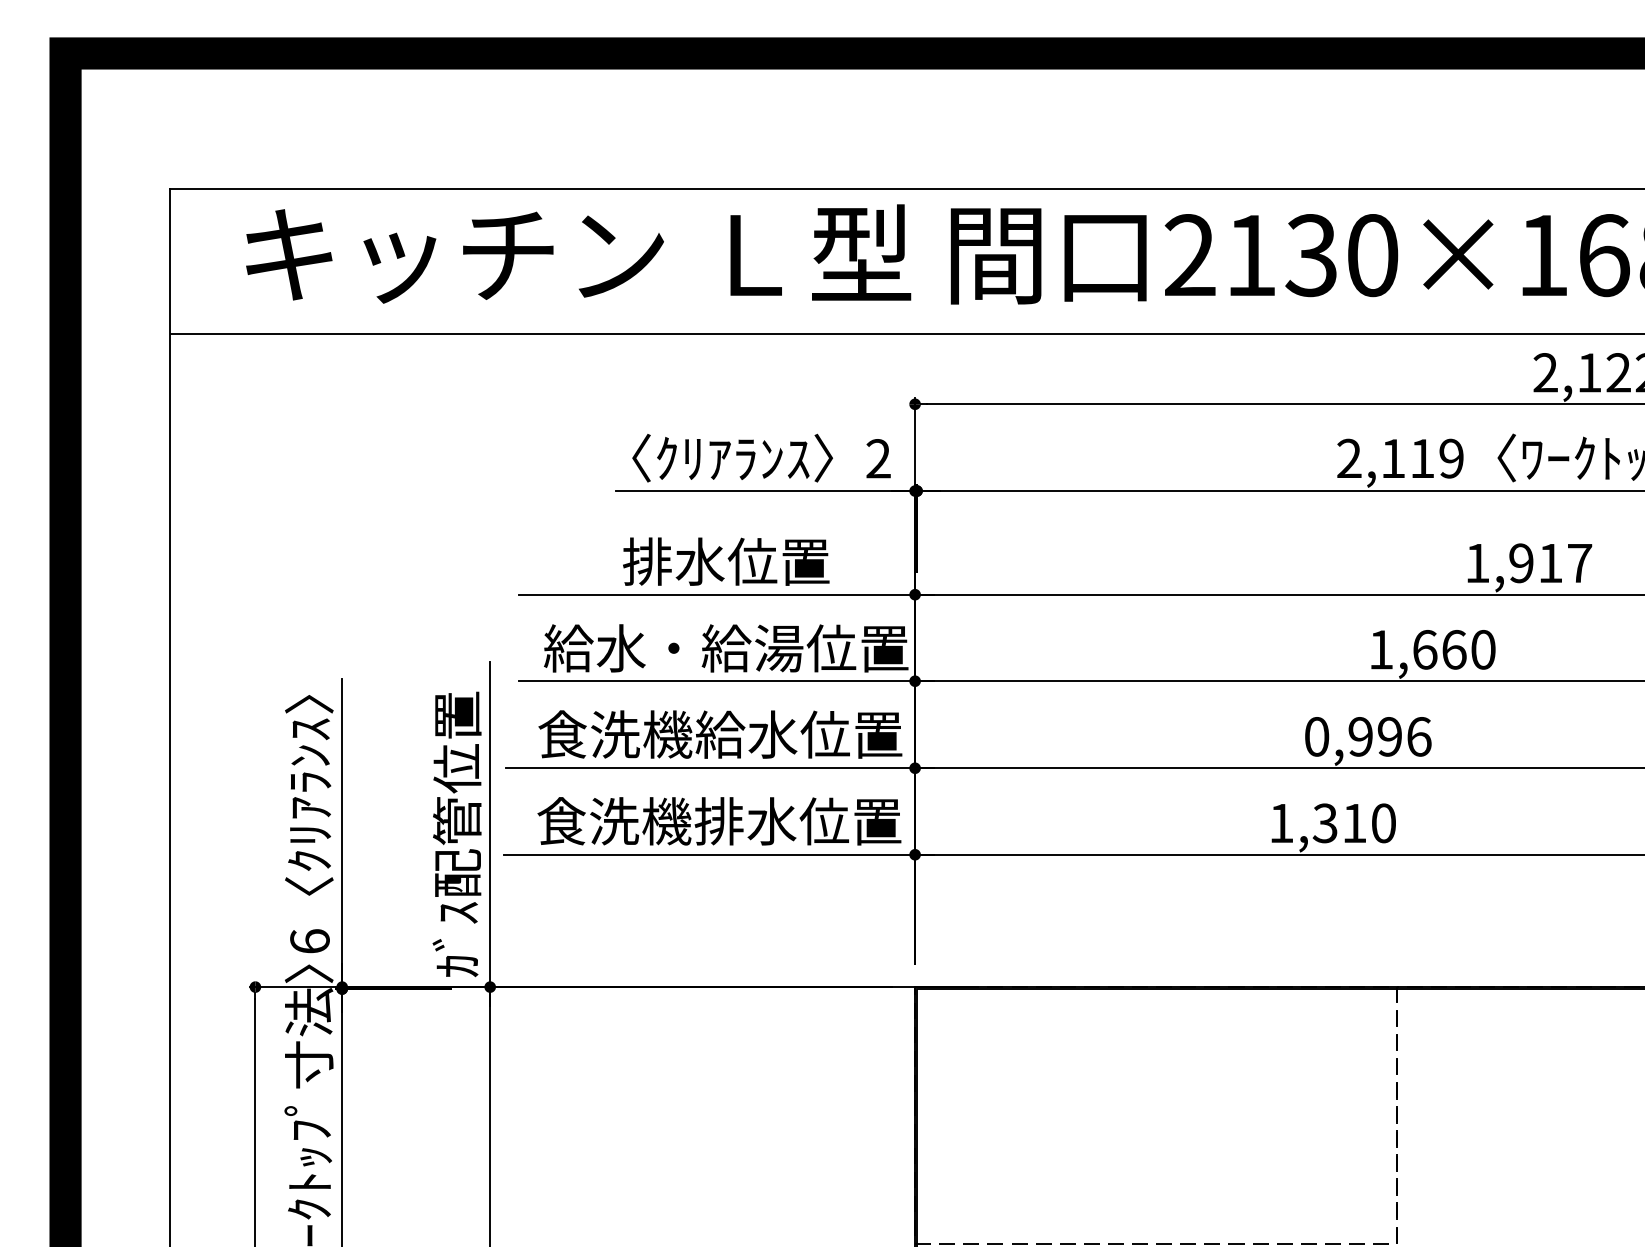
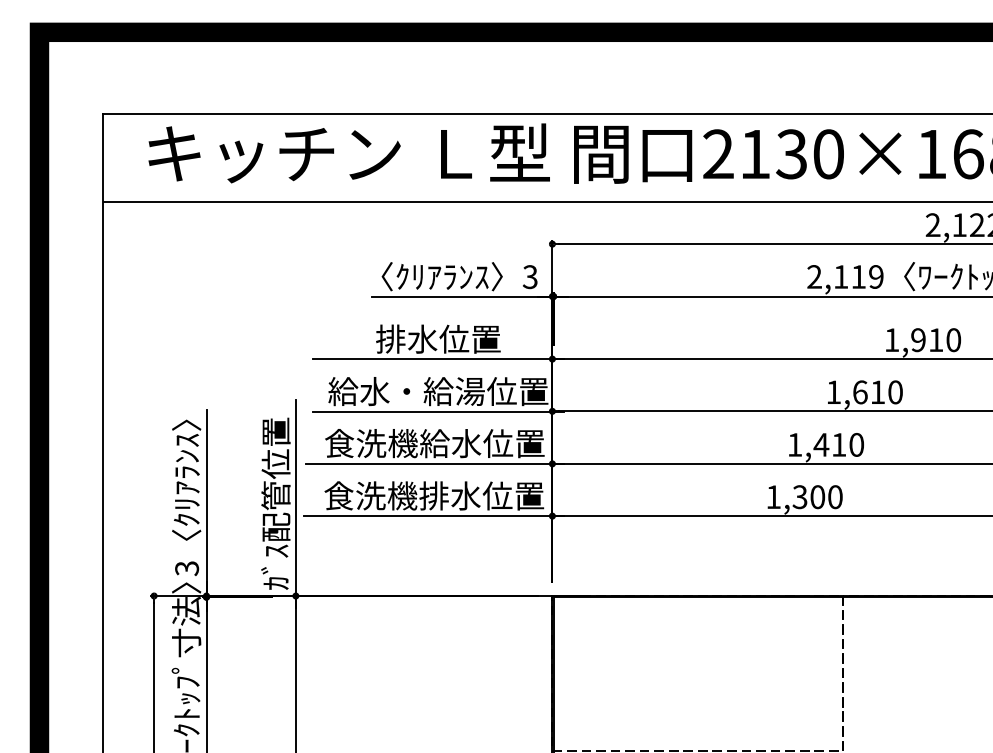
text: (877, 459) -> (529, 277), 2 -> 3
text: (1579, 563) -> (953, 340), 1,917 -> 1,910
text: (1455, 650) -> (878, 392), 1,660 -> 1,610
text: (1369, 736) -> (826, 444), 0,996 -> 1,410
text: (1354, 823) -> (817, 497), 1,310 -> 1,300
text: (310, 941) -> (187, 568), 6 -> 3

